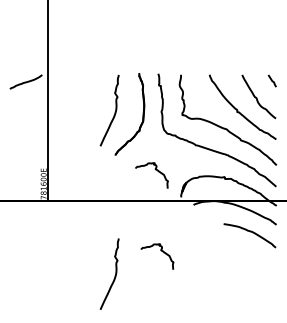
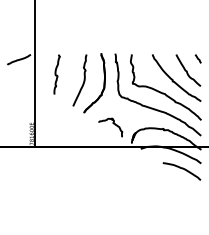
curve: (77, 102) -> (56, 74), added
curve: (161, 252) -> (117, 183), removed
curve: (114, 274) -> (83, 199), removed

